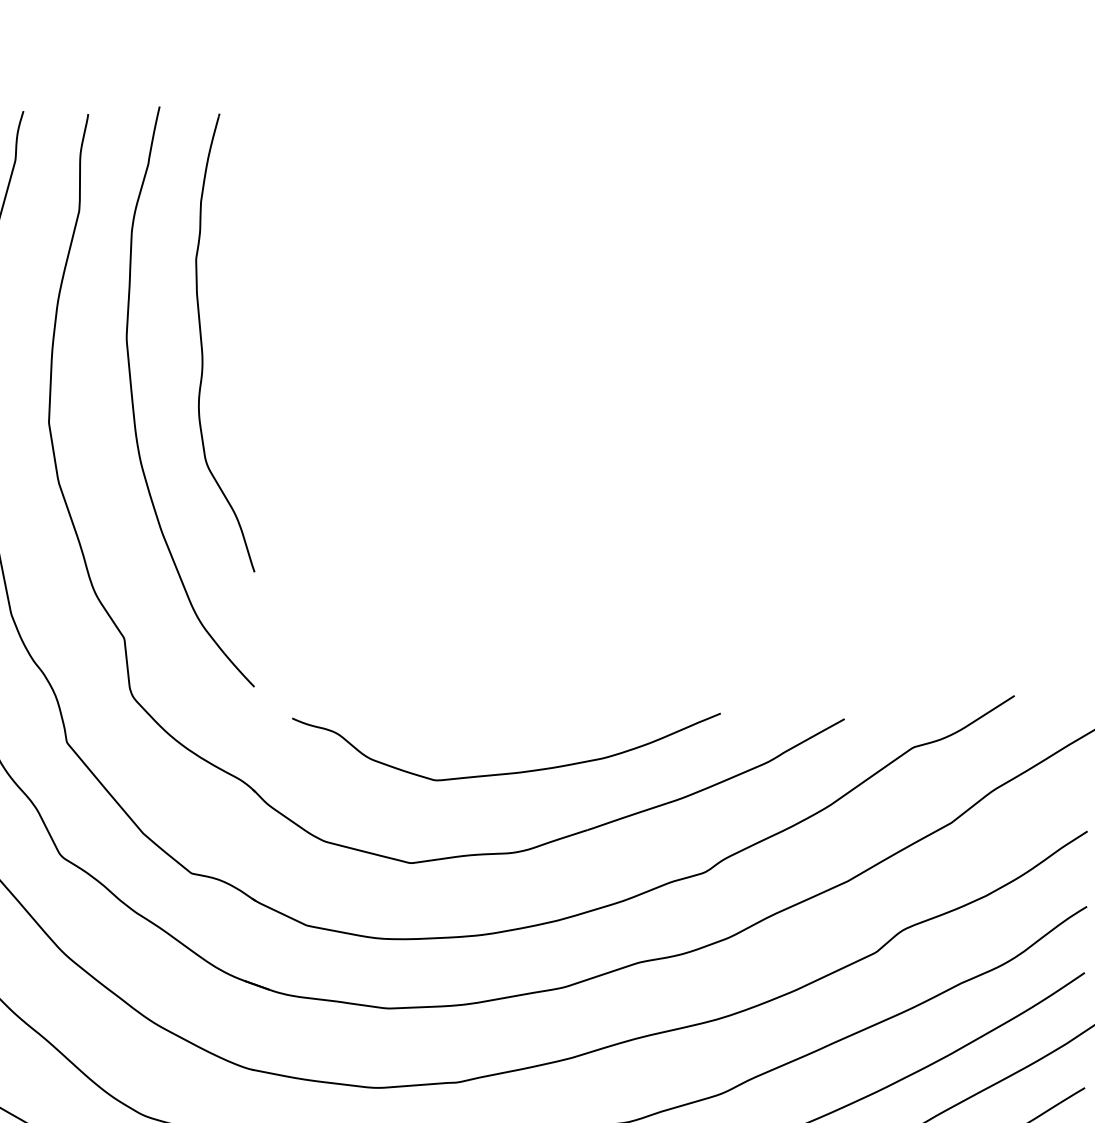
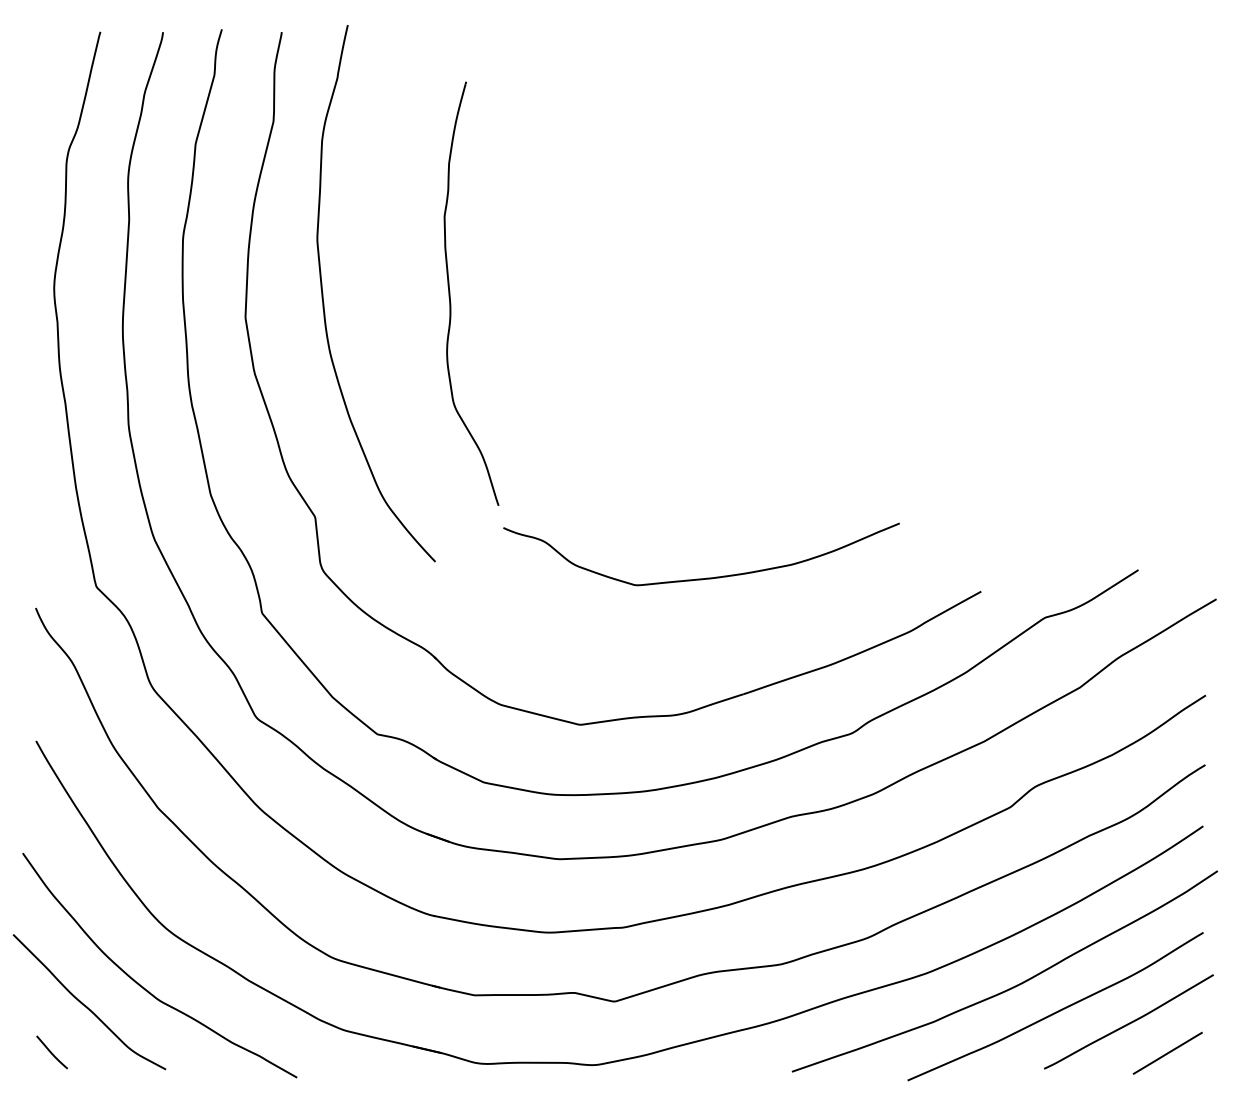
part: (202, 342) -> (450, 293), moved
curve: (511, 771) -> (706, 577), moved

